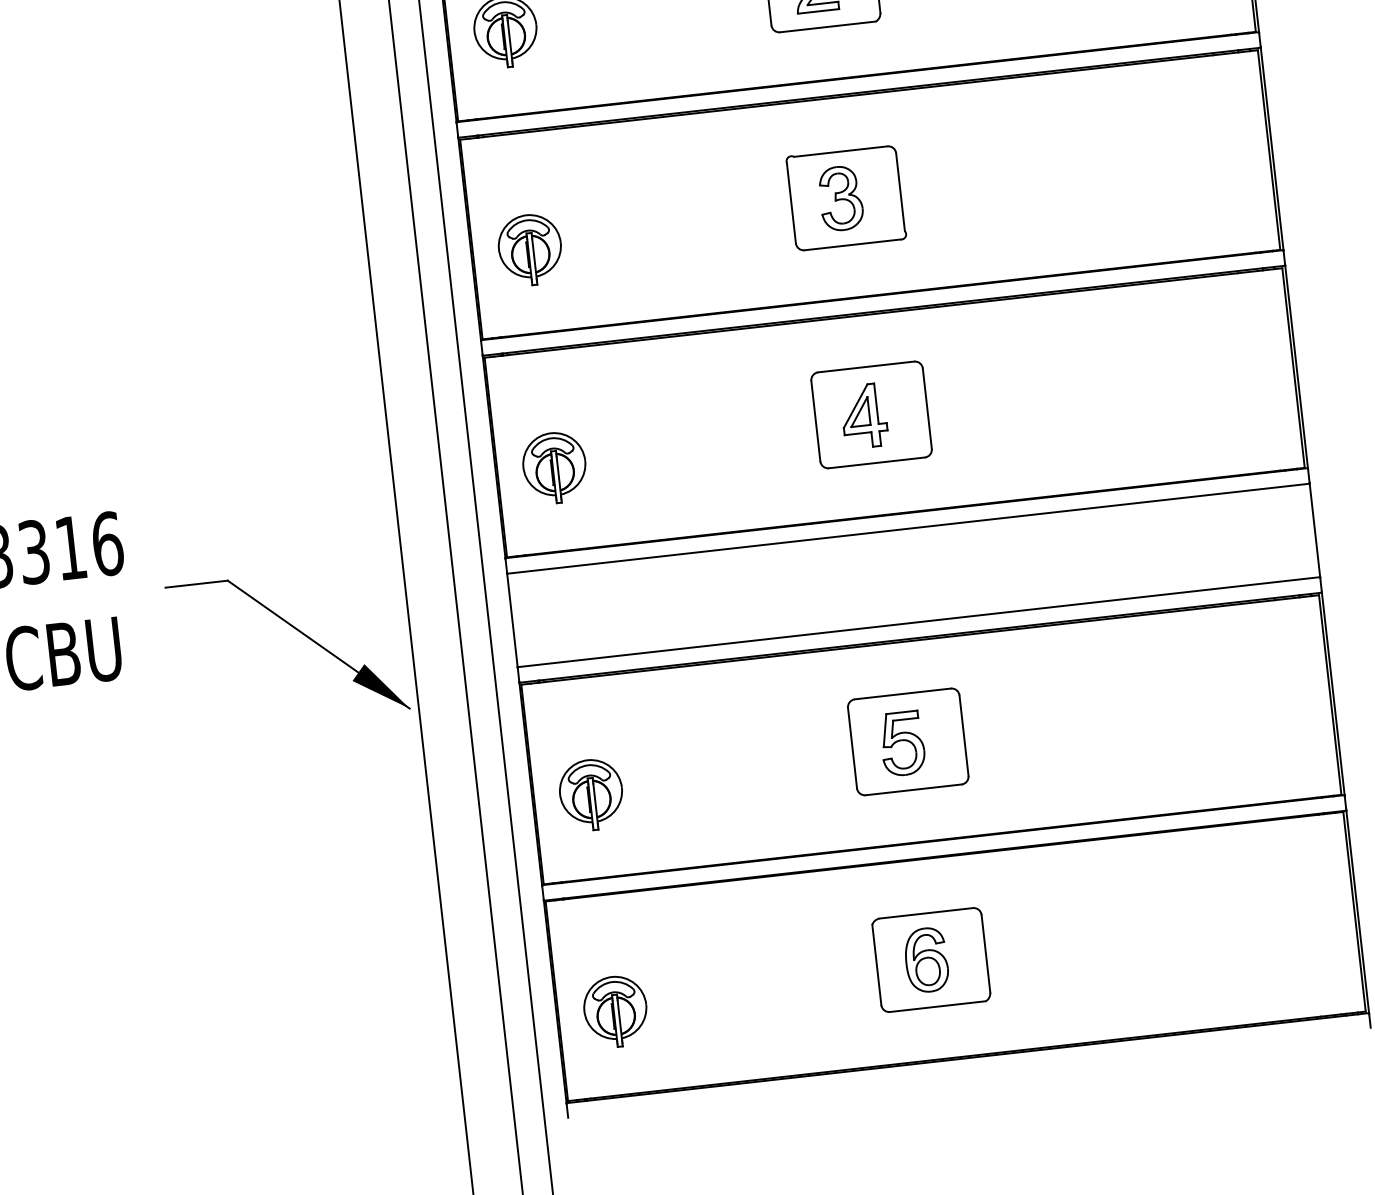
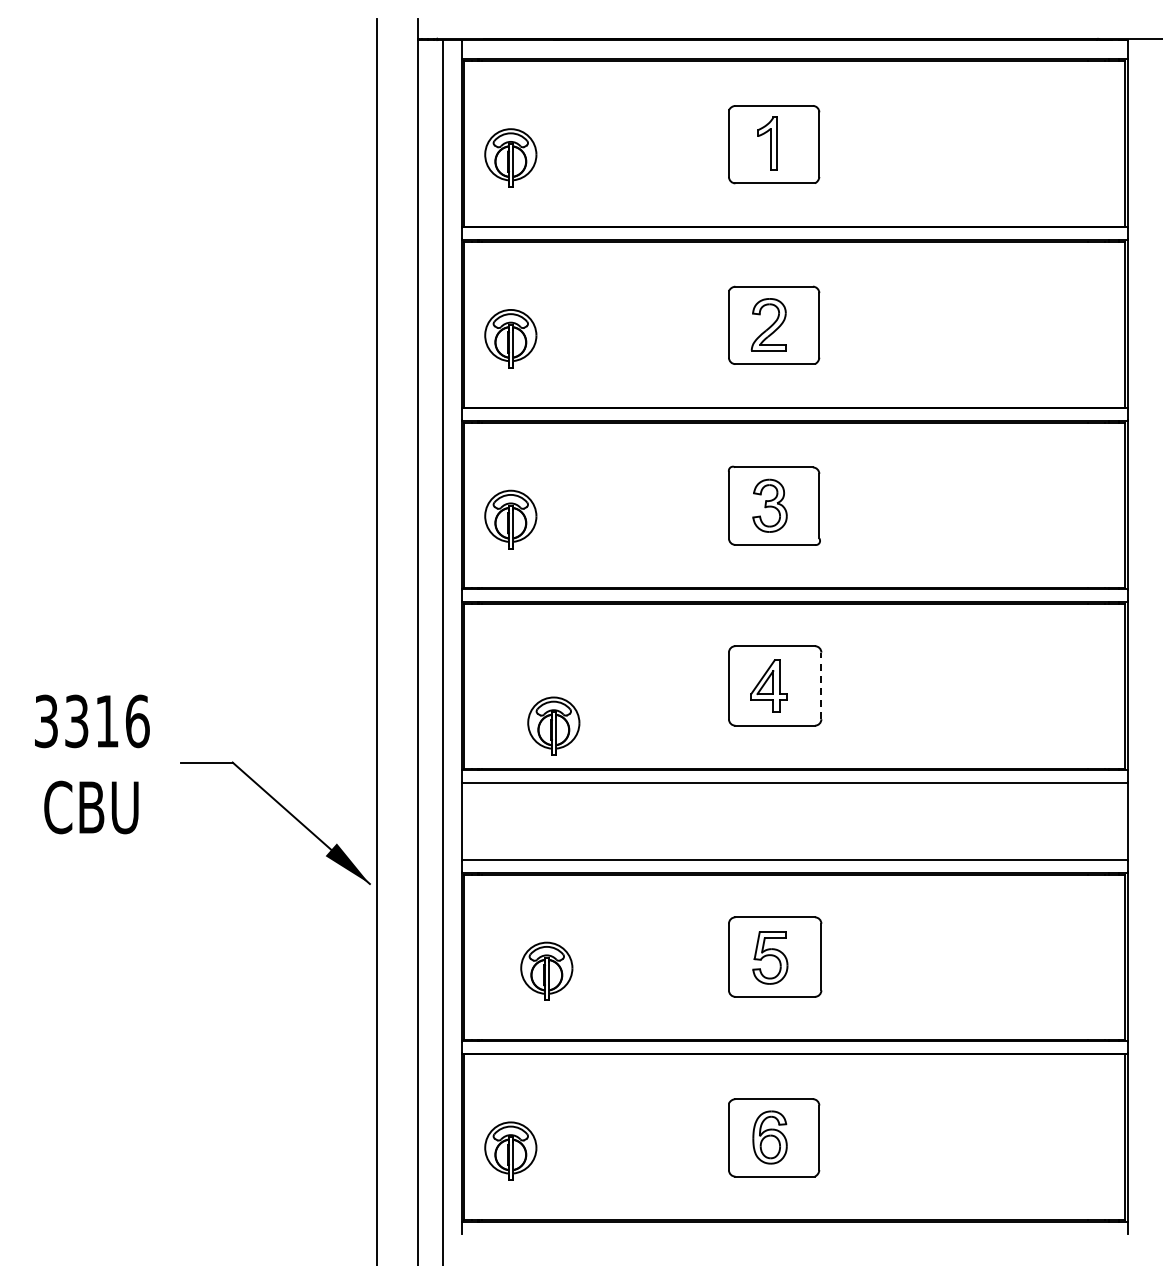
line: (927, 408) -> (821, 685), solid -> dashed
part: (554, 467) -> (553, 725), moved
part: (590, 793) -> (546, 970), moved

